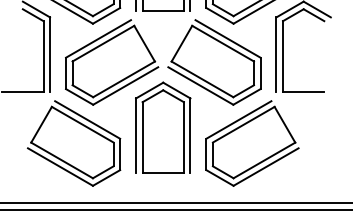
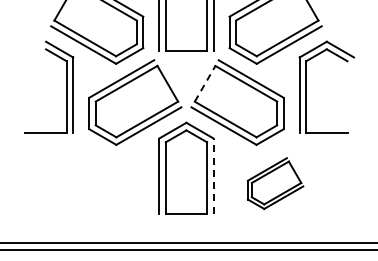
line: (182, 43) -> (205, 83), solid -> dashed
line: (190, 136) -> (213, 176), solid -> dashed
part: (74, 143) -> (97, 183), removed
part: (252, 143) -> (275, 183), size x0.6

